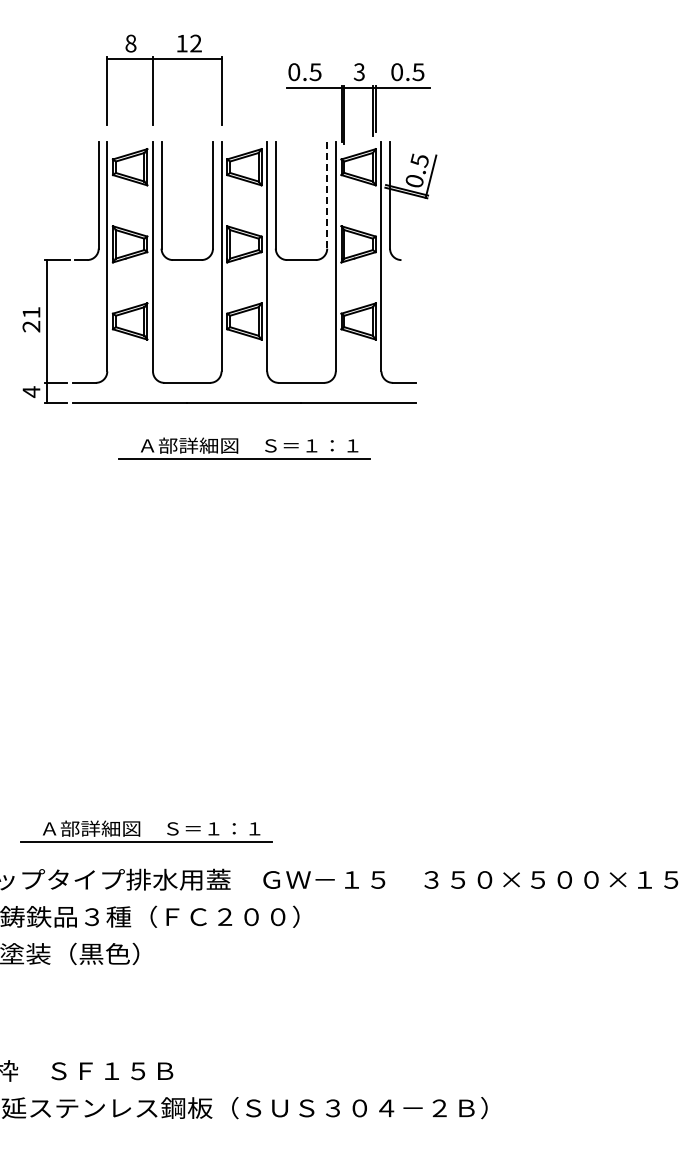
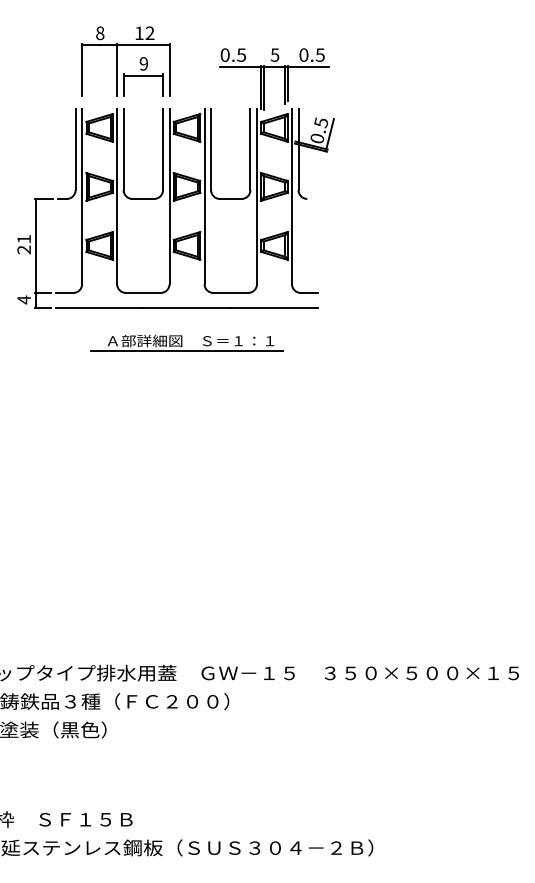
text: (359, 71) -> (275, 54), 3 -> 5
part: (187, 99) -> (143, 76), added
line: (327, 195) -> (250, 149), dashed -> solid
part: (146, 831) -> (112, 636), removed

